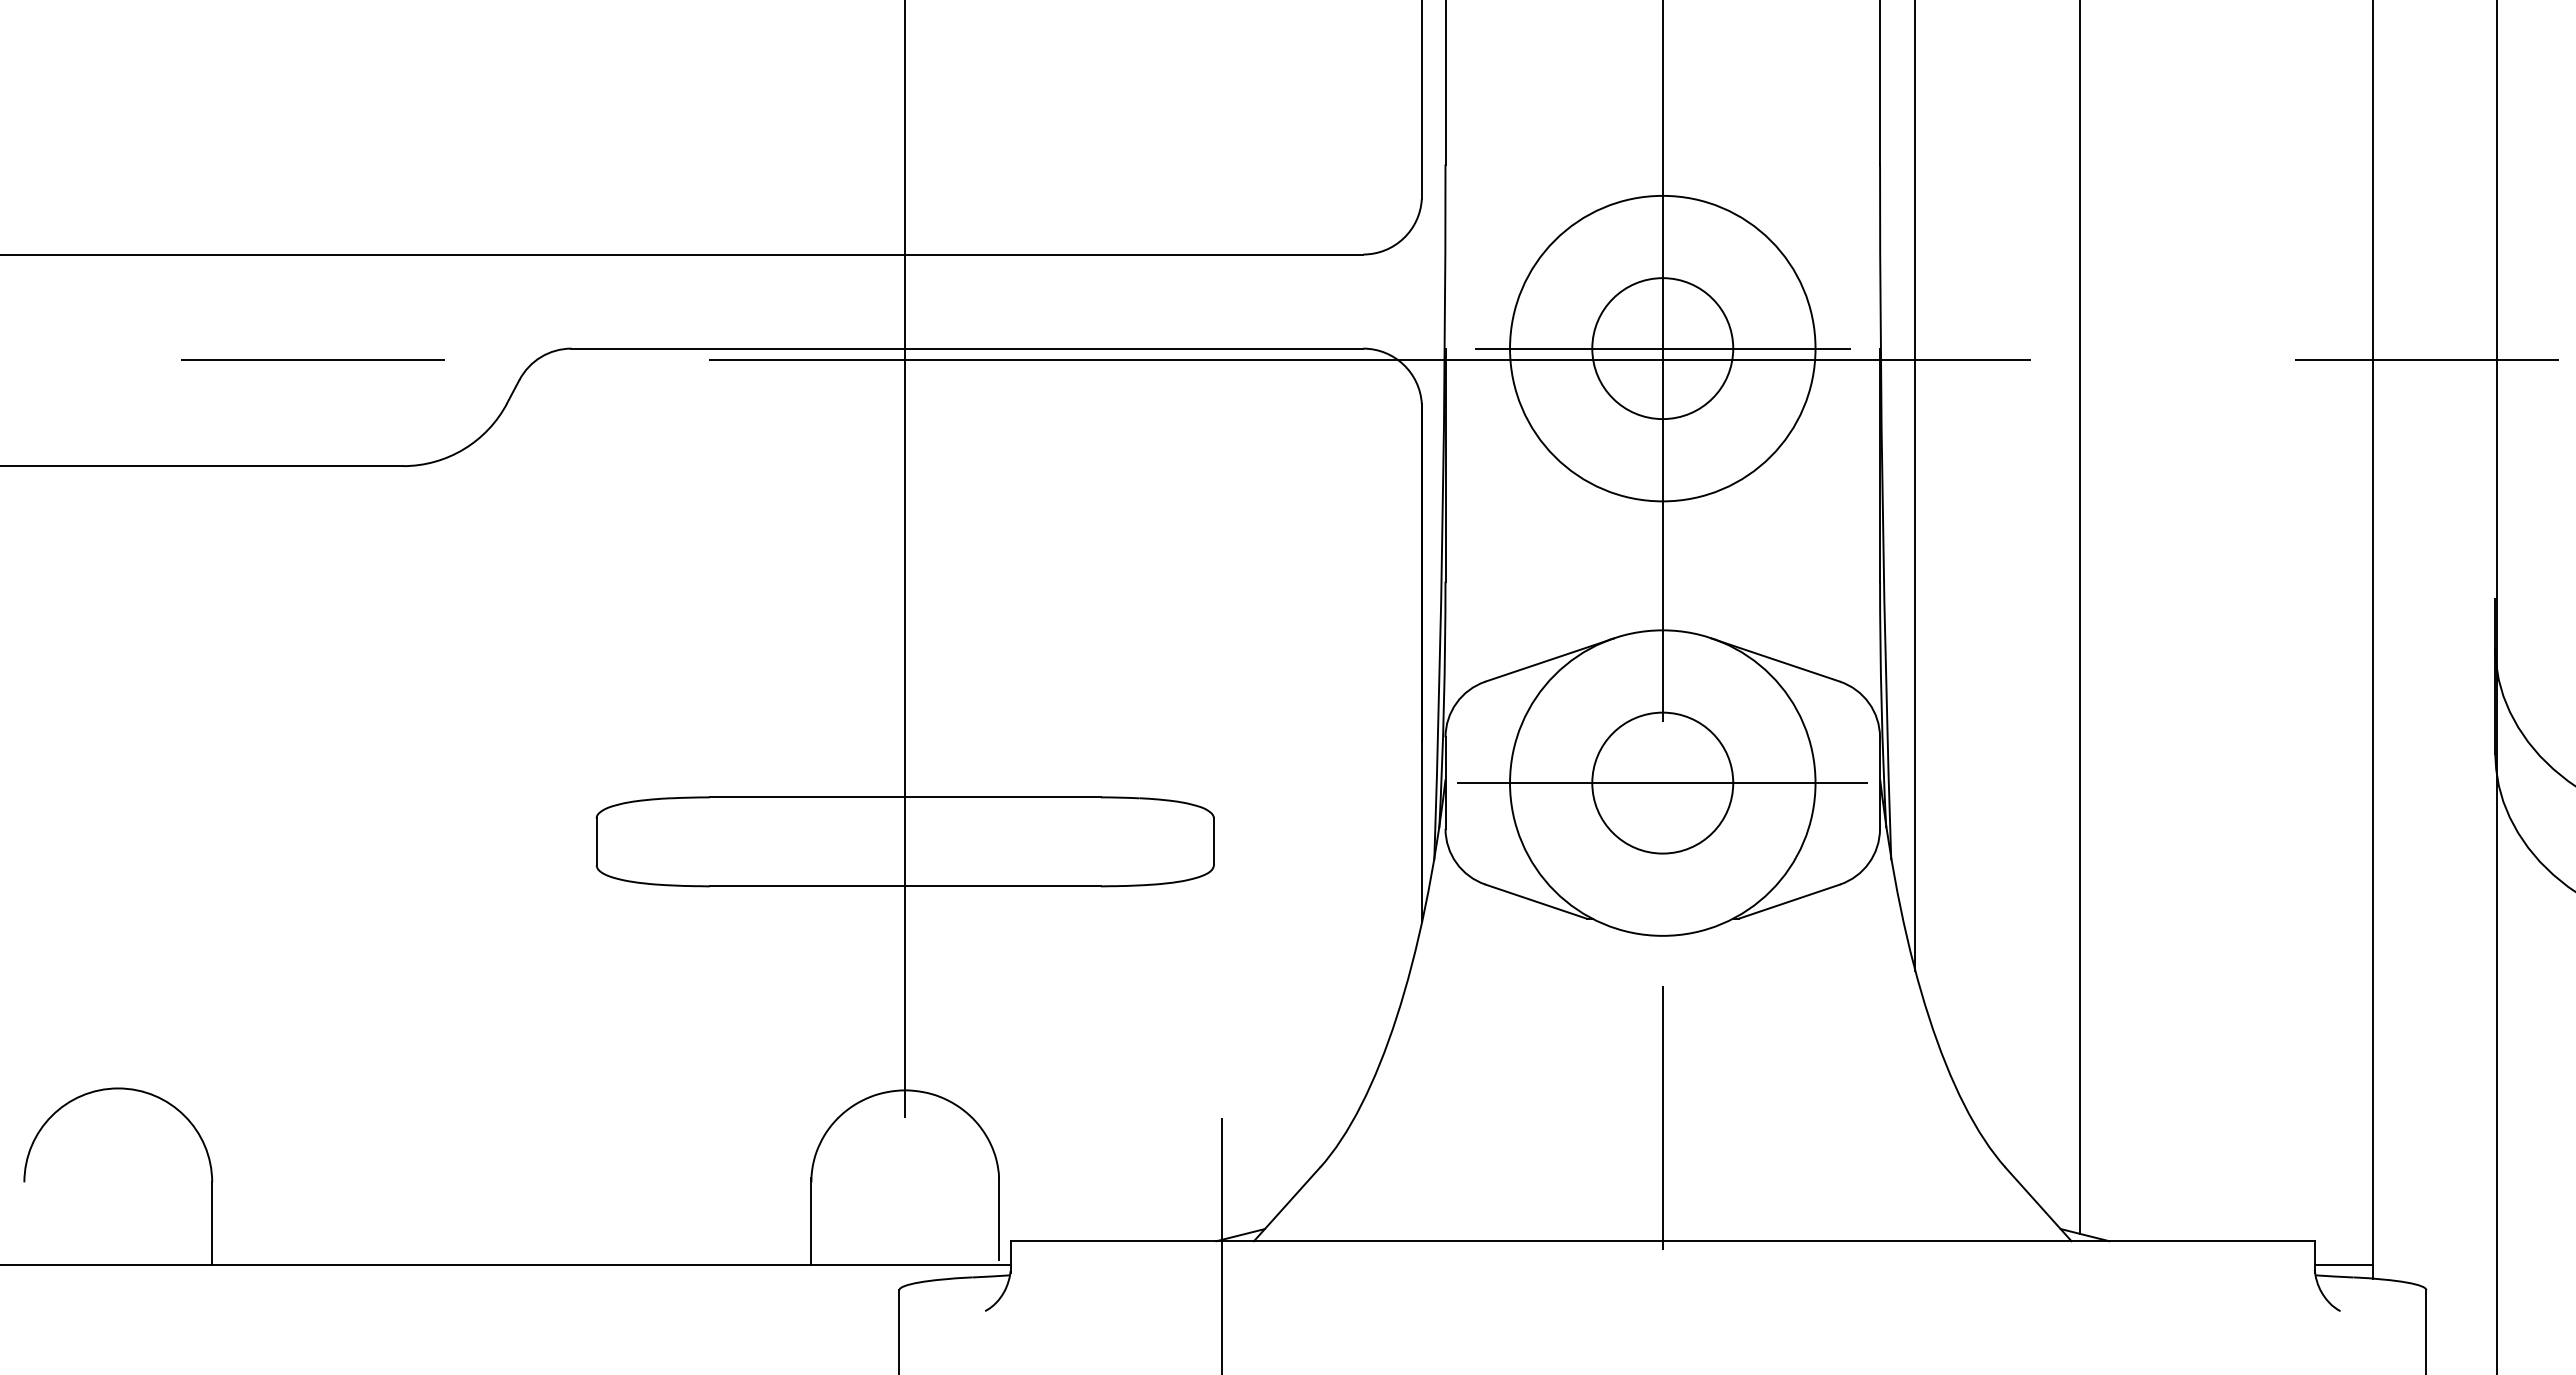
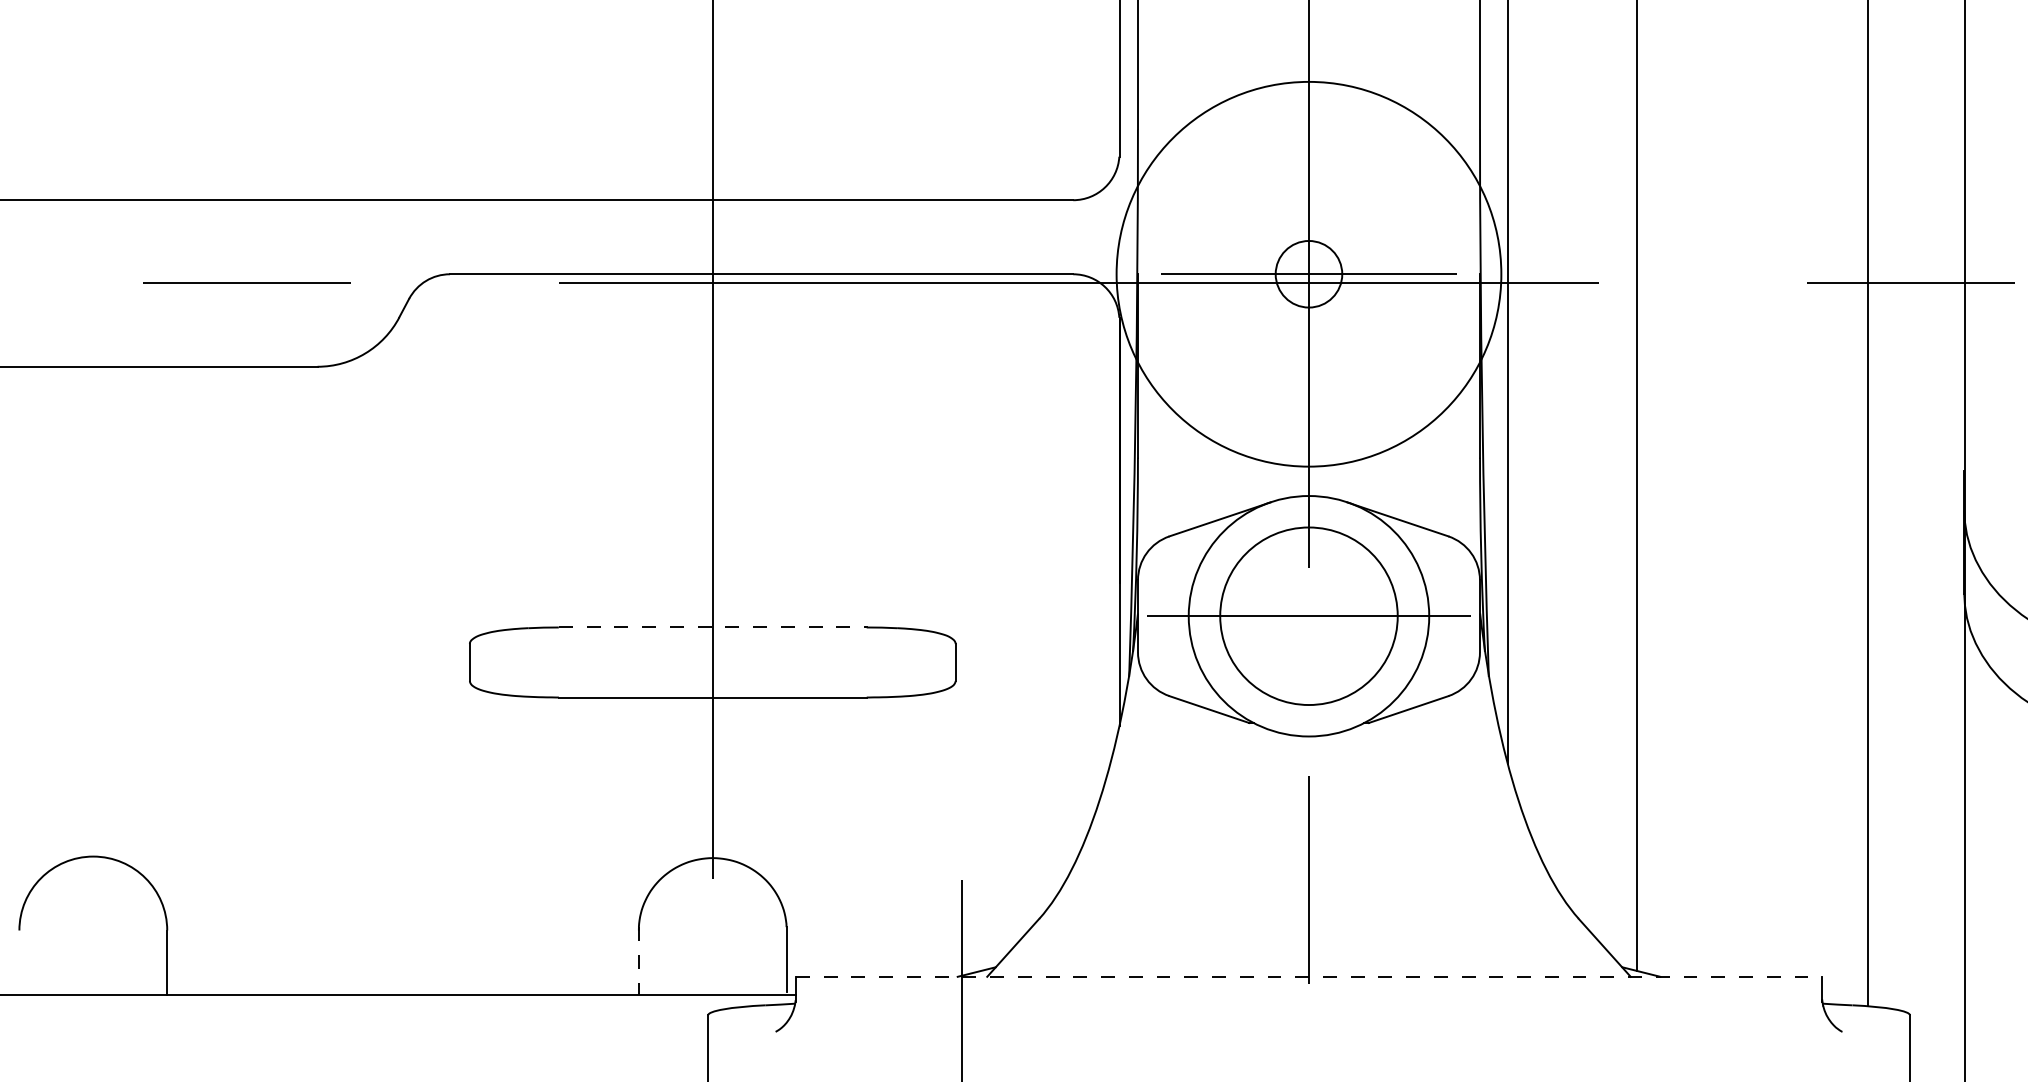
circle: (1662, 348) -> (1308, 274), size x0.6
circle: (1662, 348) -> (1308, 274), size x1.6
circle: (1662, 782) -> (1308, 615), size x1.6
line: (905, 797) -> (712, 627), solid -> dashed
line: (811, 1221) -> (638, 961), solid -> dashed
line: (1662, 1241) -> (1308, 977), solid -> dashed
line: (2343, 1264) -> (1844, 995), removed

